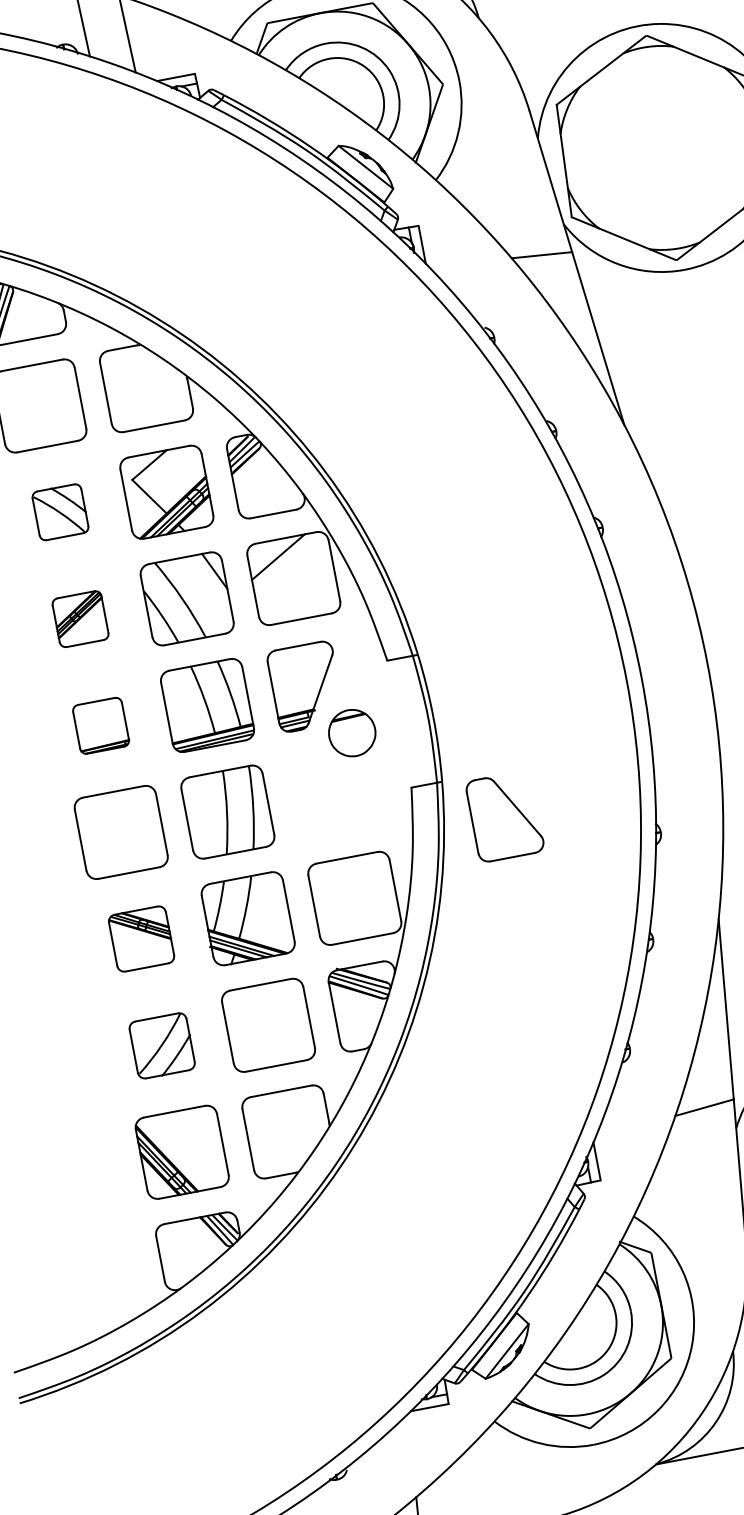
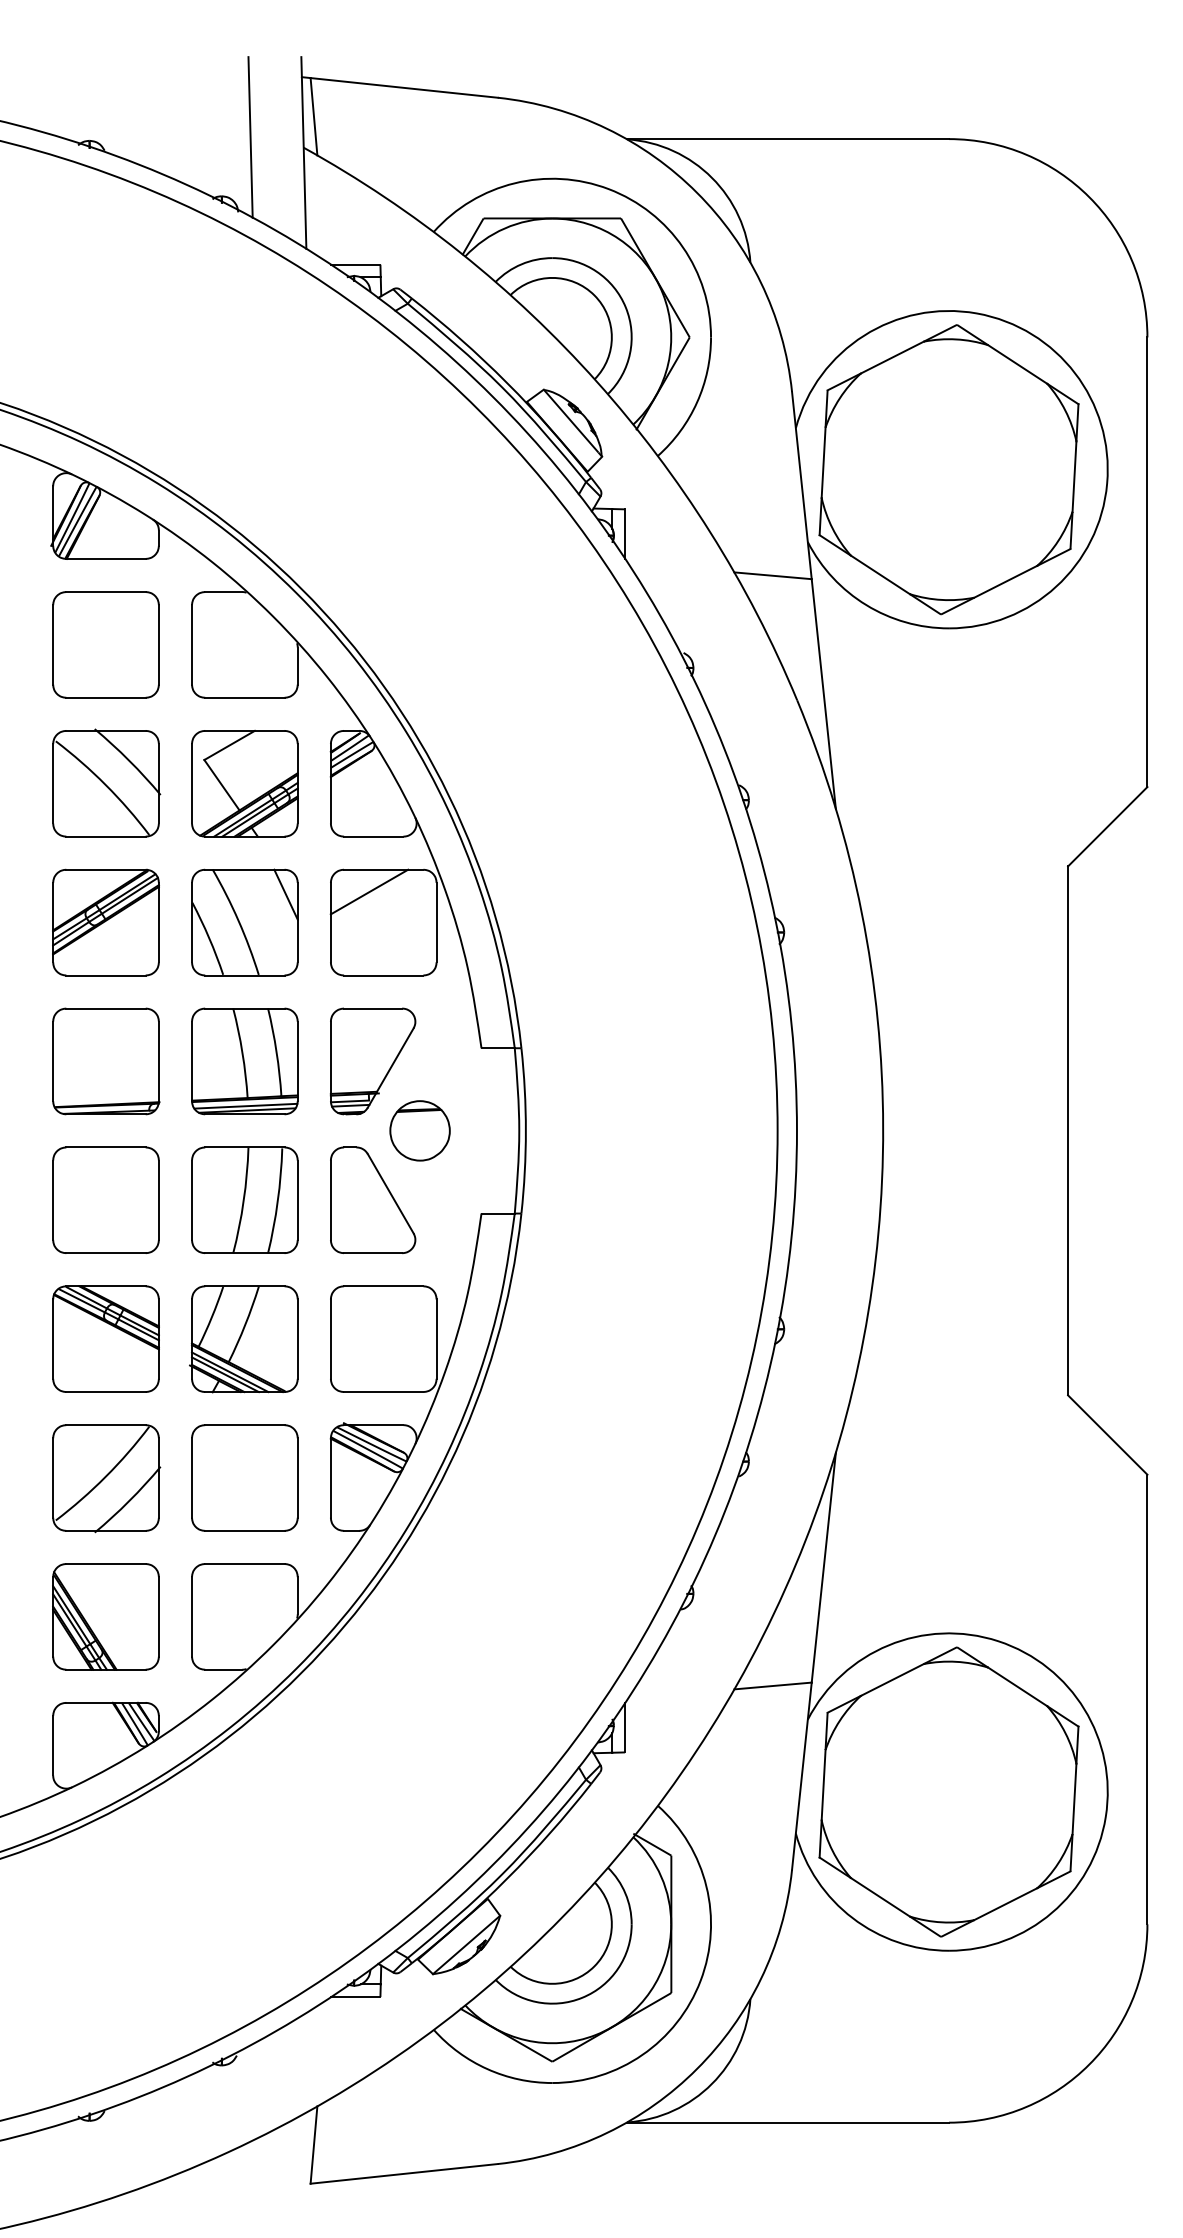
part: (60, 511) -> (106, 782), size x1.67
part: (80, 619) -> (105, 922), size x1.67
part: (101, 725) -> (106, 1061), size x1.67
part: (505, 815) -> (373, 1199), moved
part: (141, 938) -> (105, 1338), size x1.43
part: (162, 1045) -> (106, 1478), size x1.43

